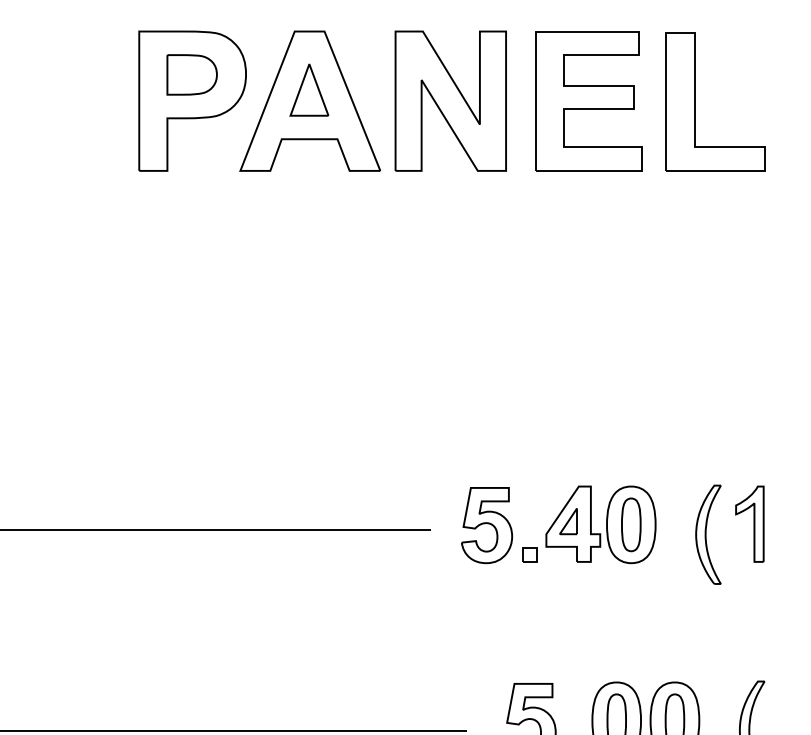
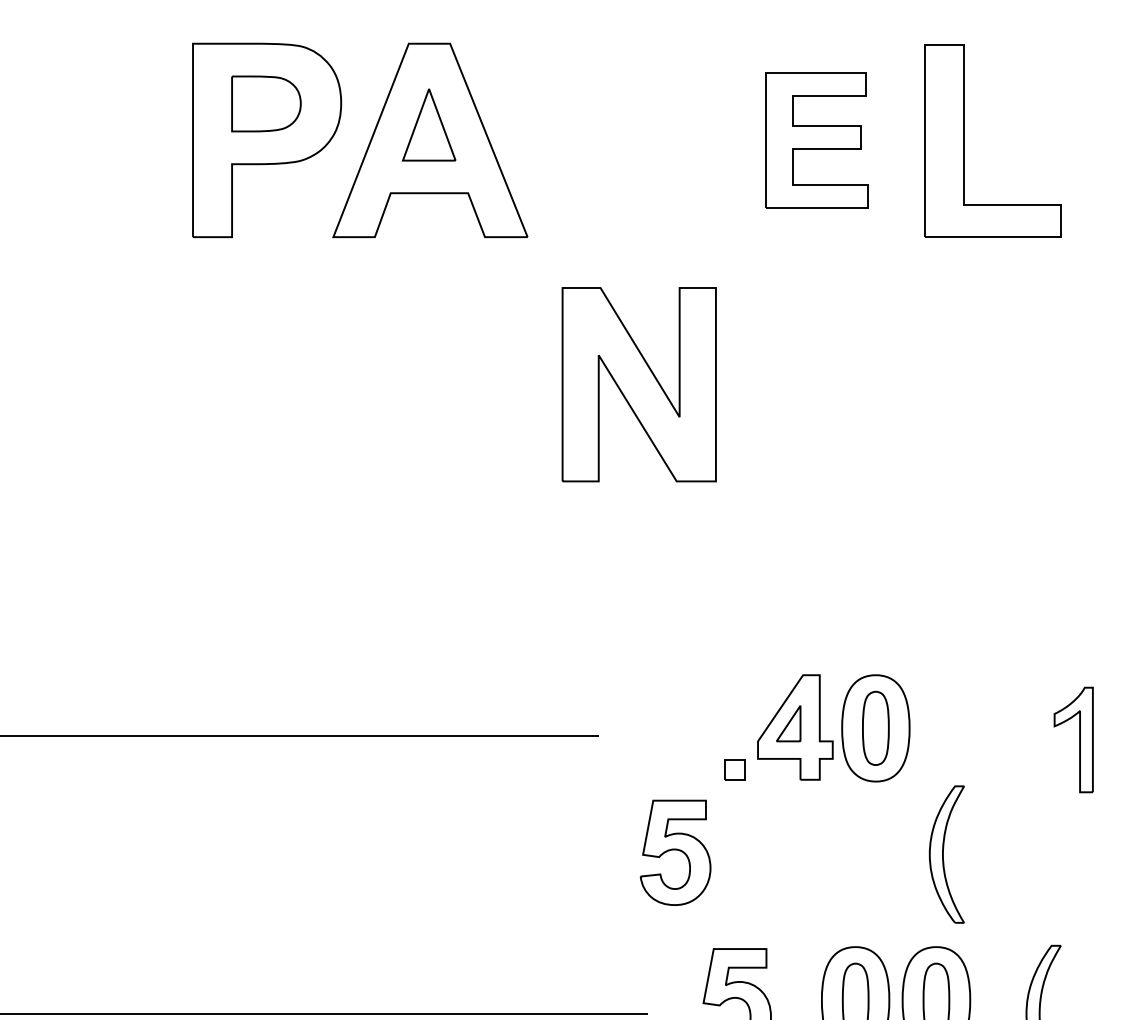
part: (450, 100) -> (638, 383), moved
part: (588, 101) -> (816, 140), size x0.7
part: (749, 523) -> (1073, 738), moved
part: (487, 525) -> (676, 852), moved
part: (708, 534) -> (946, 854), moved

